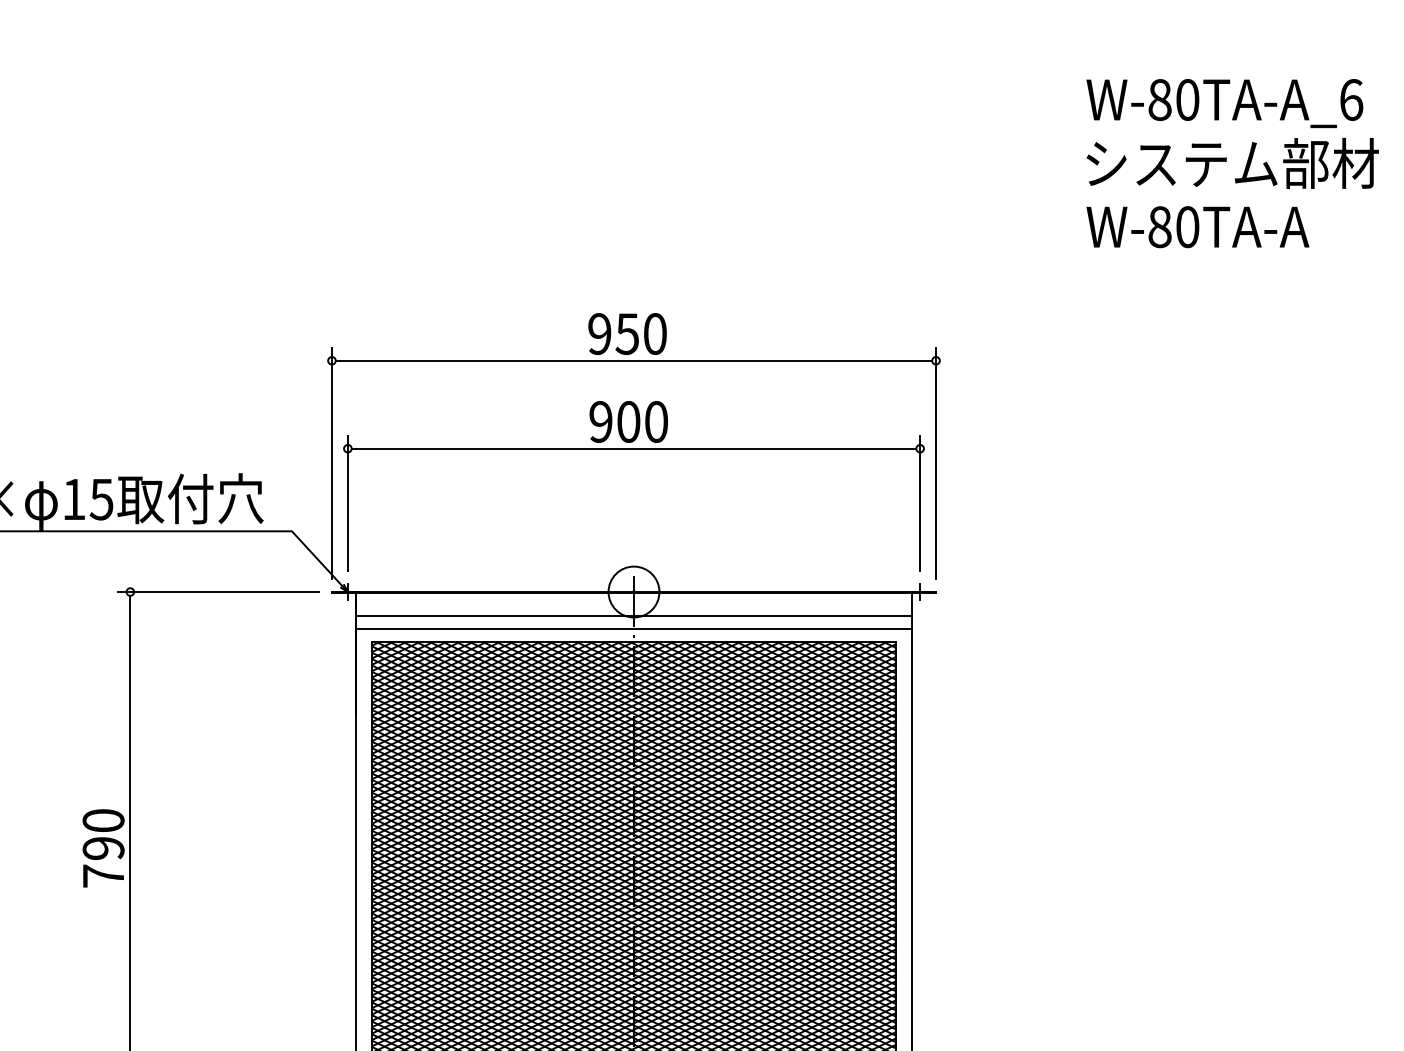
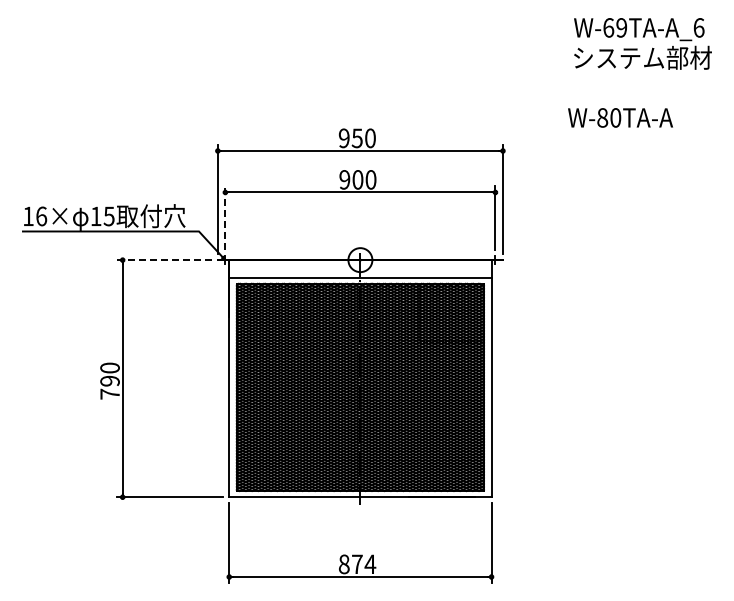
text: (1174, 99) -> (615, 27), W-80TA-A_6 -> W-69TA-A_6
text: (1197, 226) -> (620, 117), moved
line: (348, 503) -> (225, 218), solid -> dashed
line: (218, 592) -> (164, 260), solid -> dashed
line: (634, 616) -> (360, 271), removed

